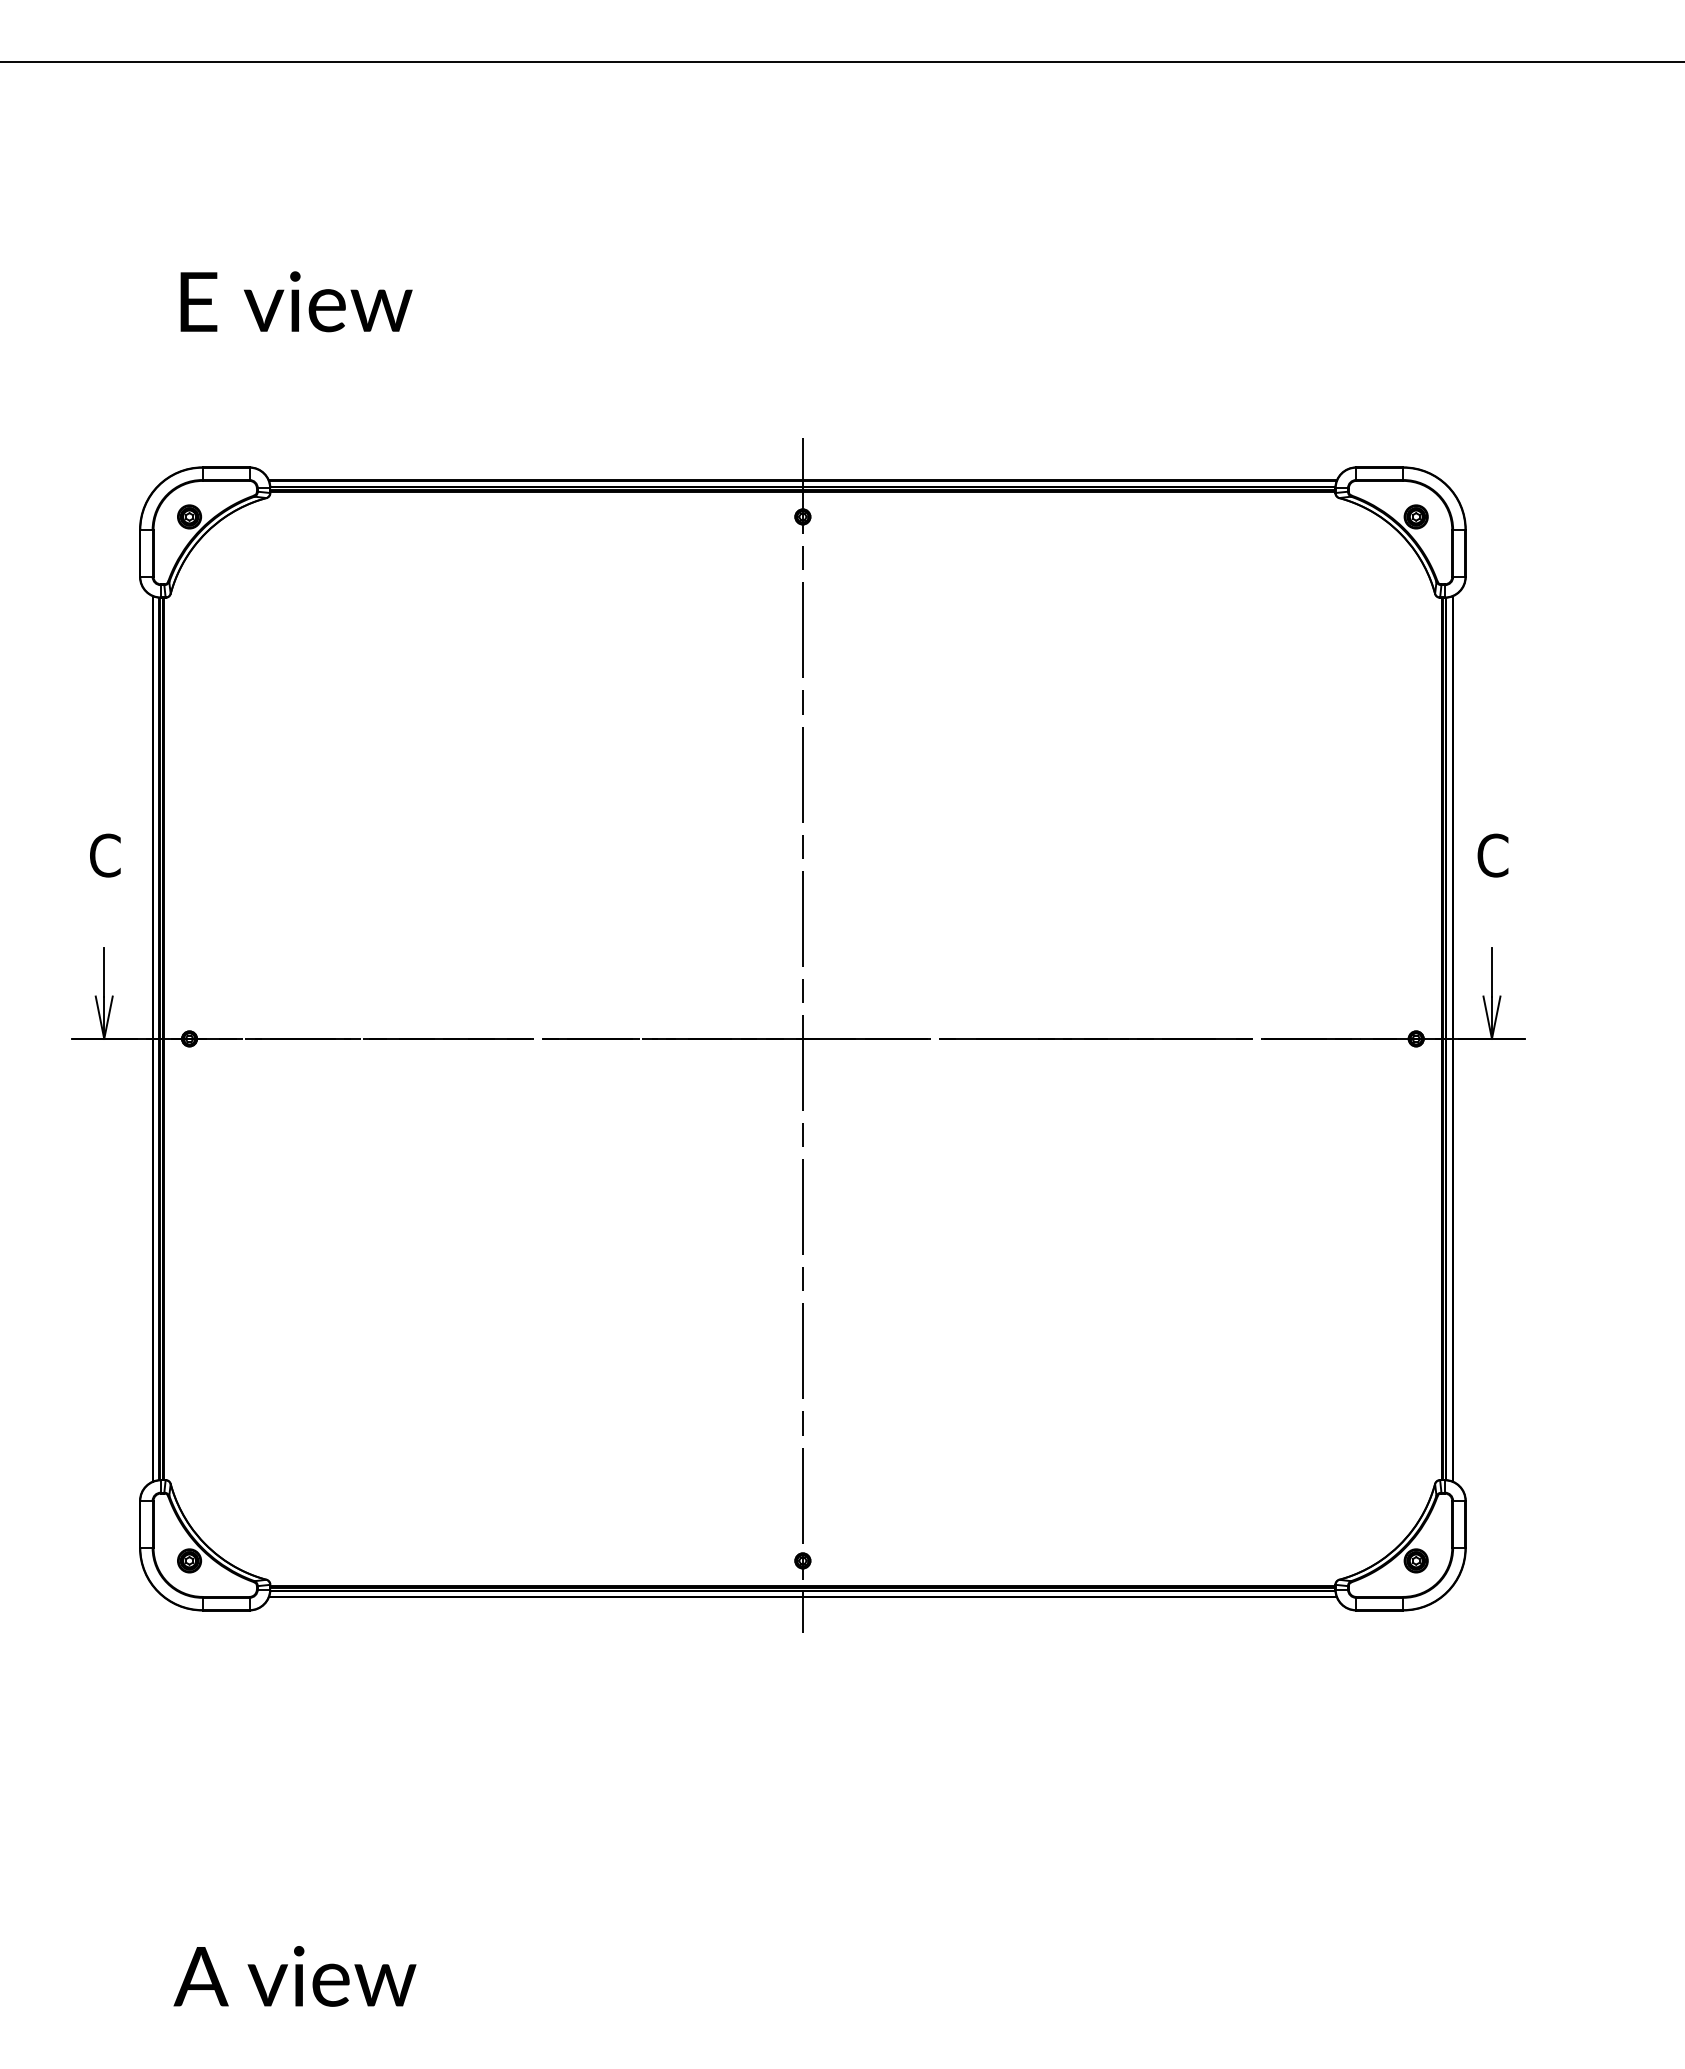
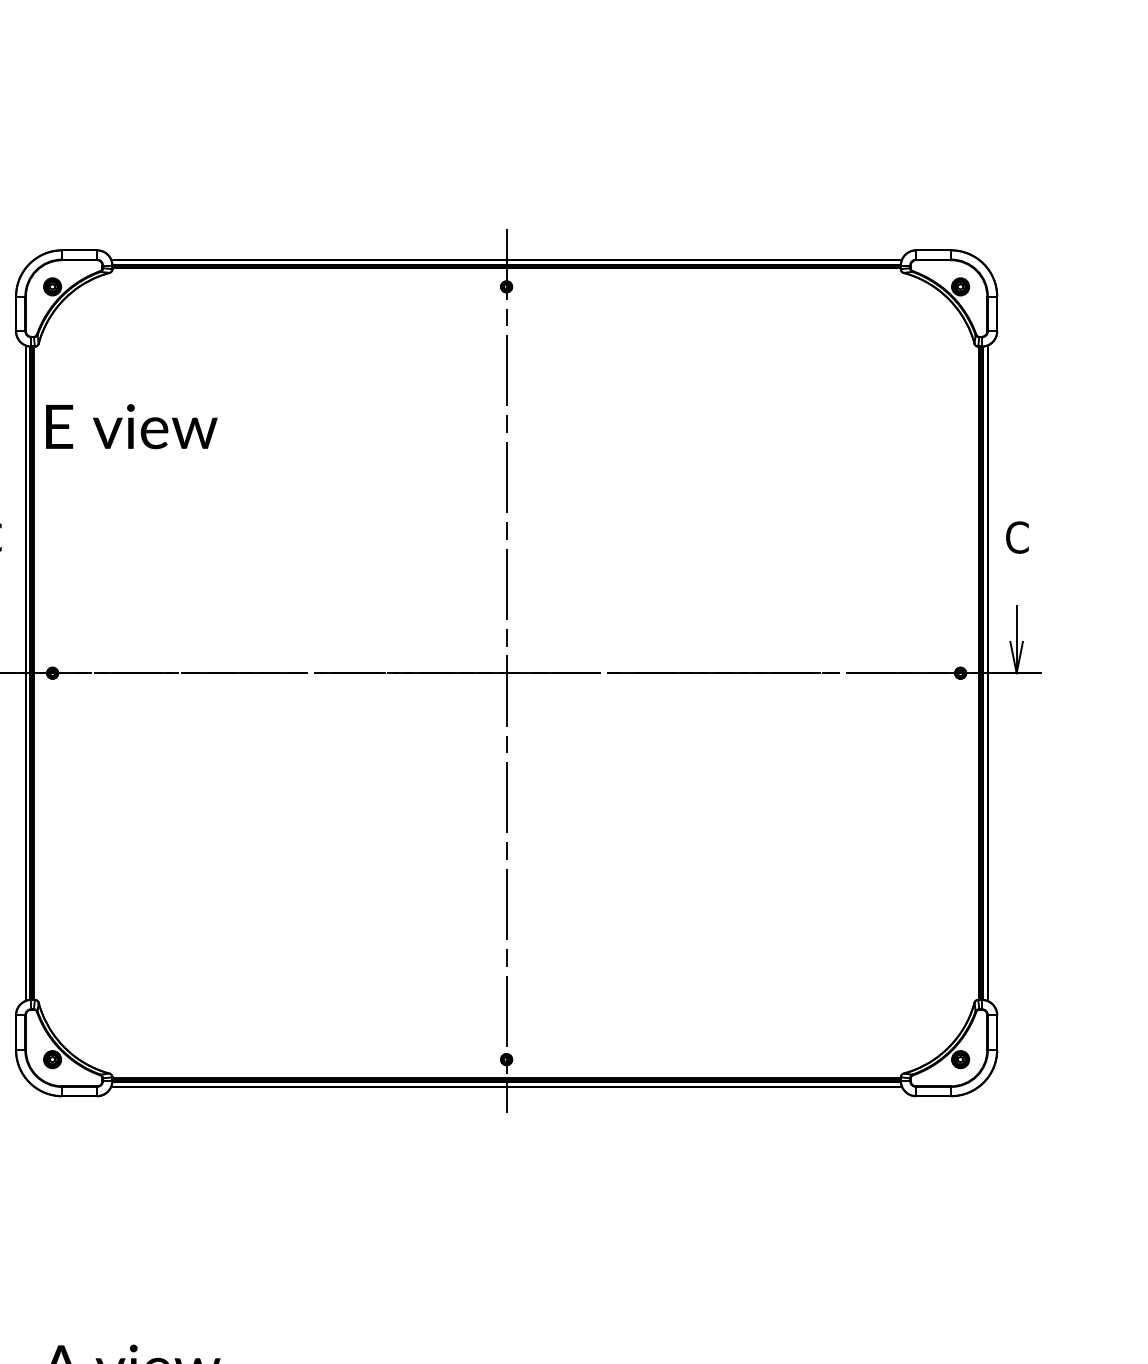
text: (296, 301) -> (131, 426), moved

